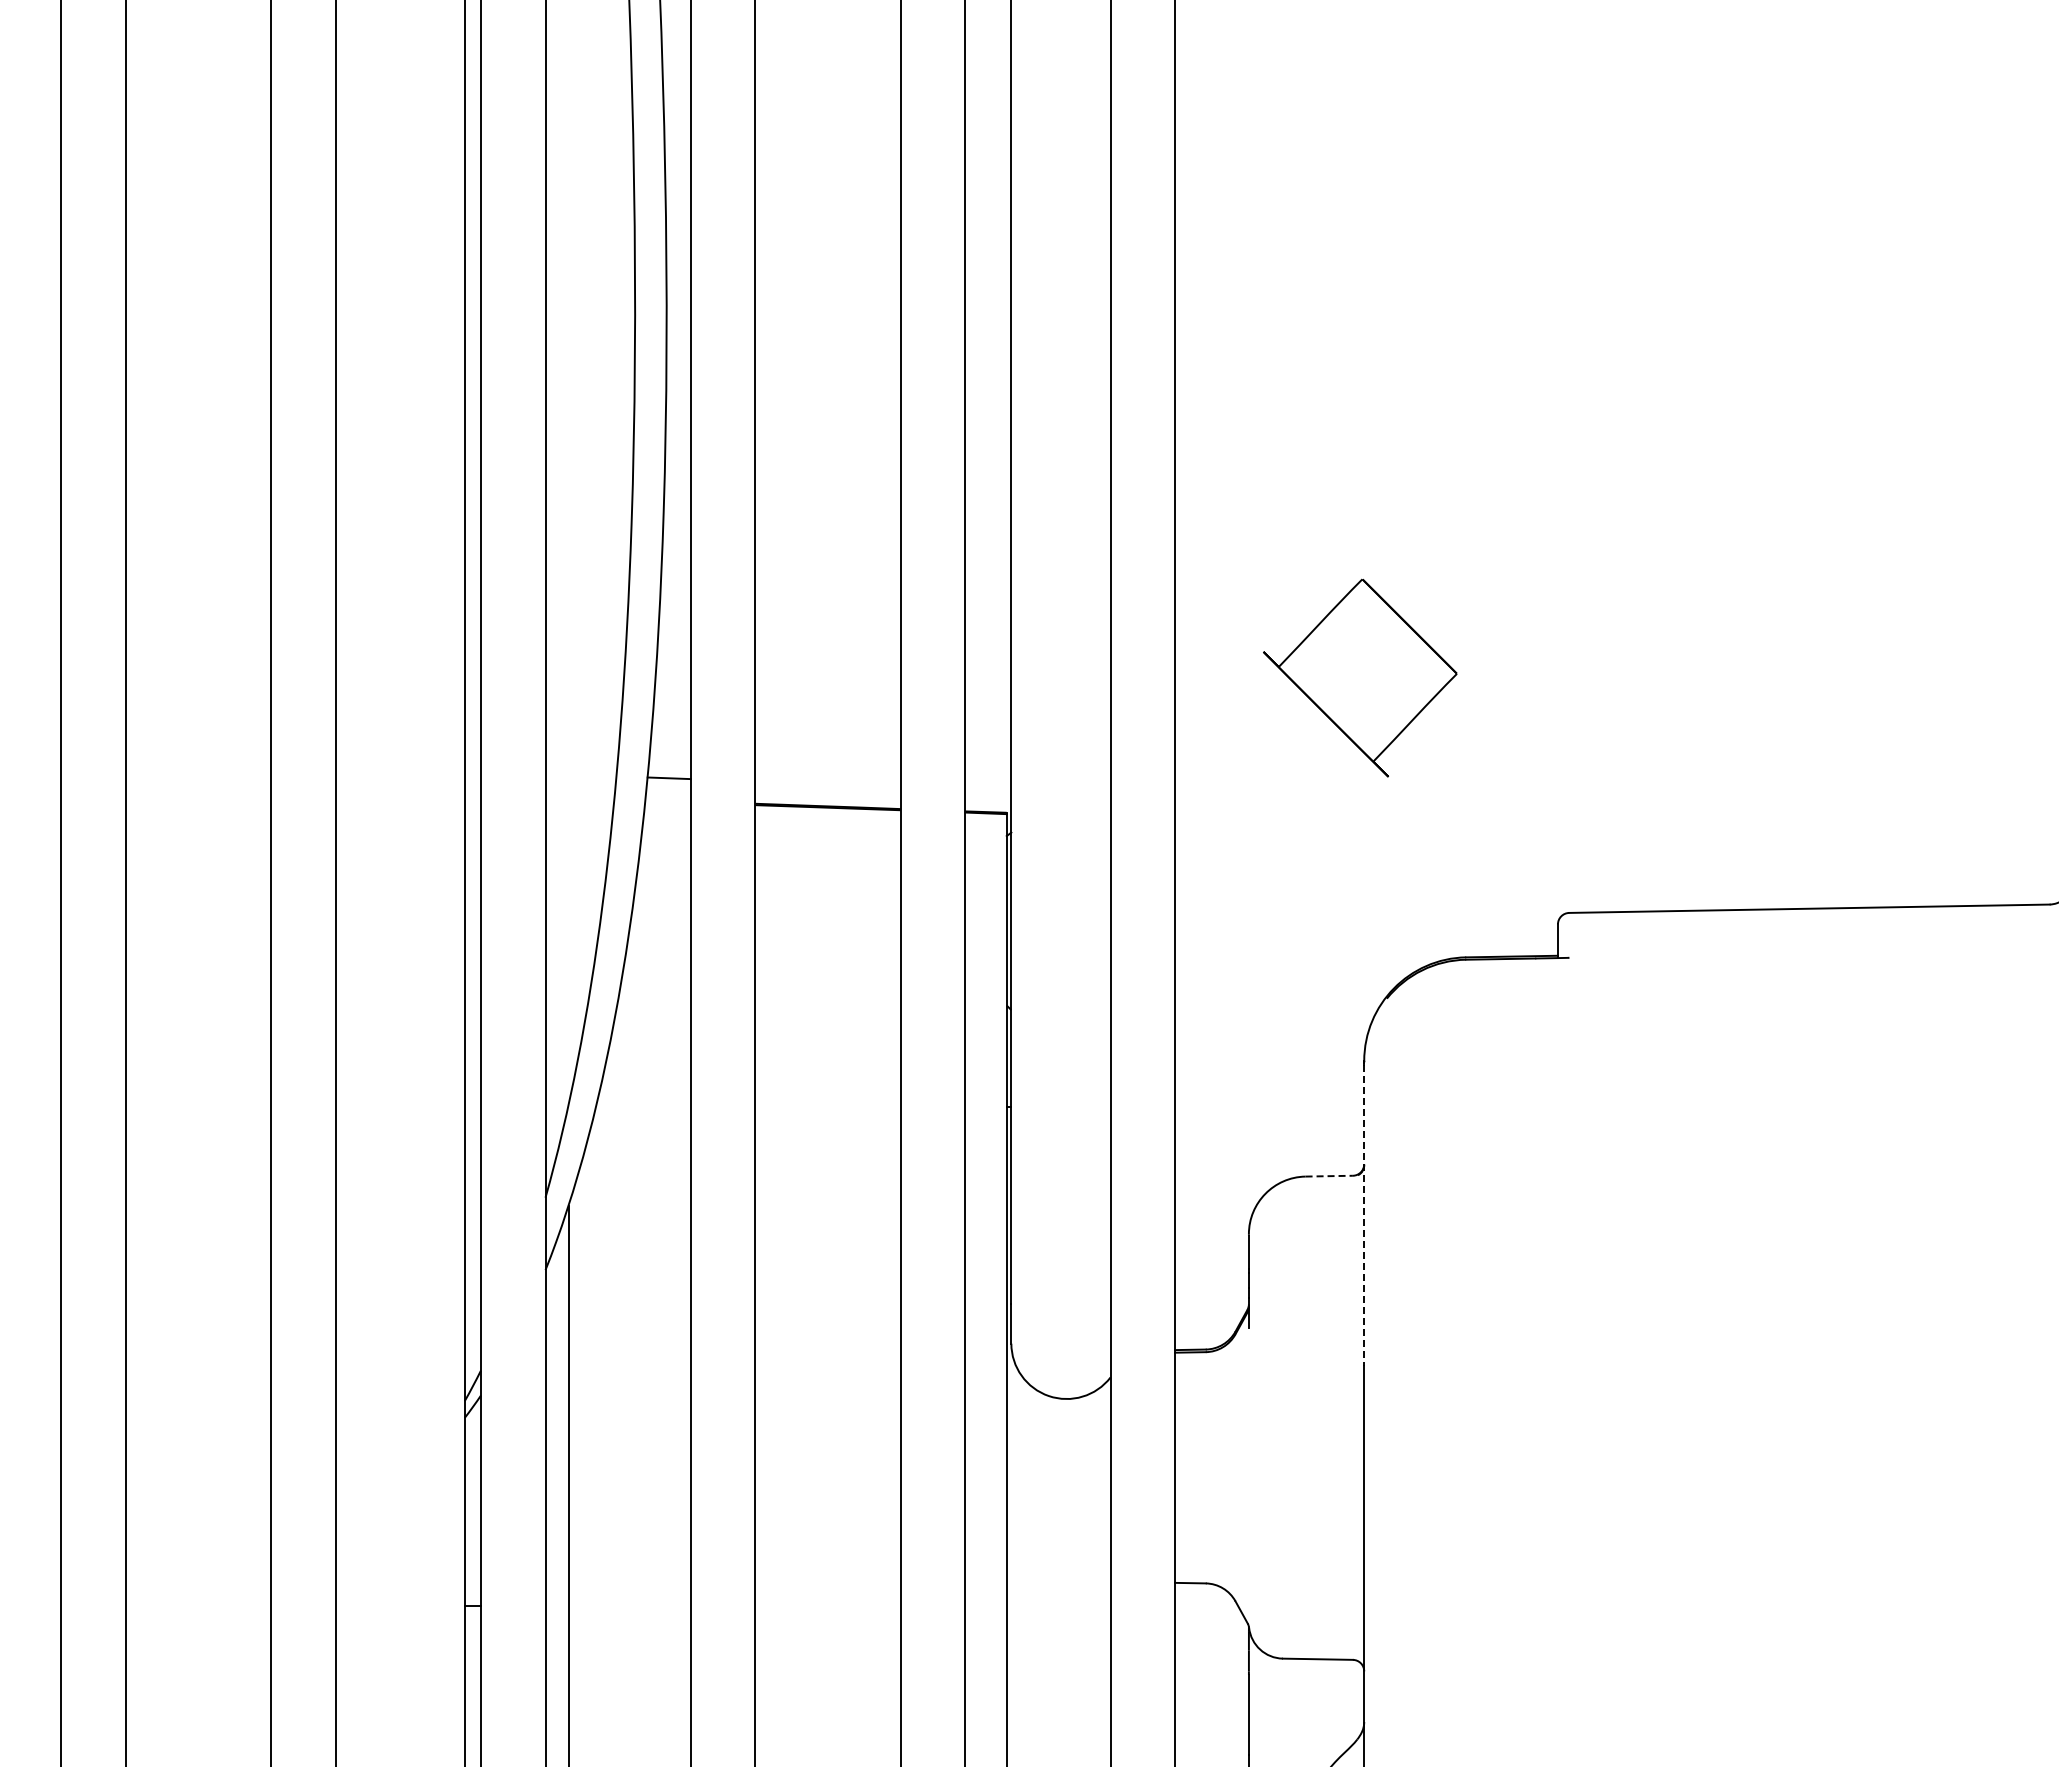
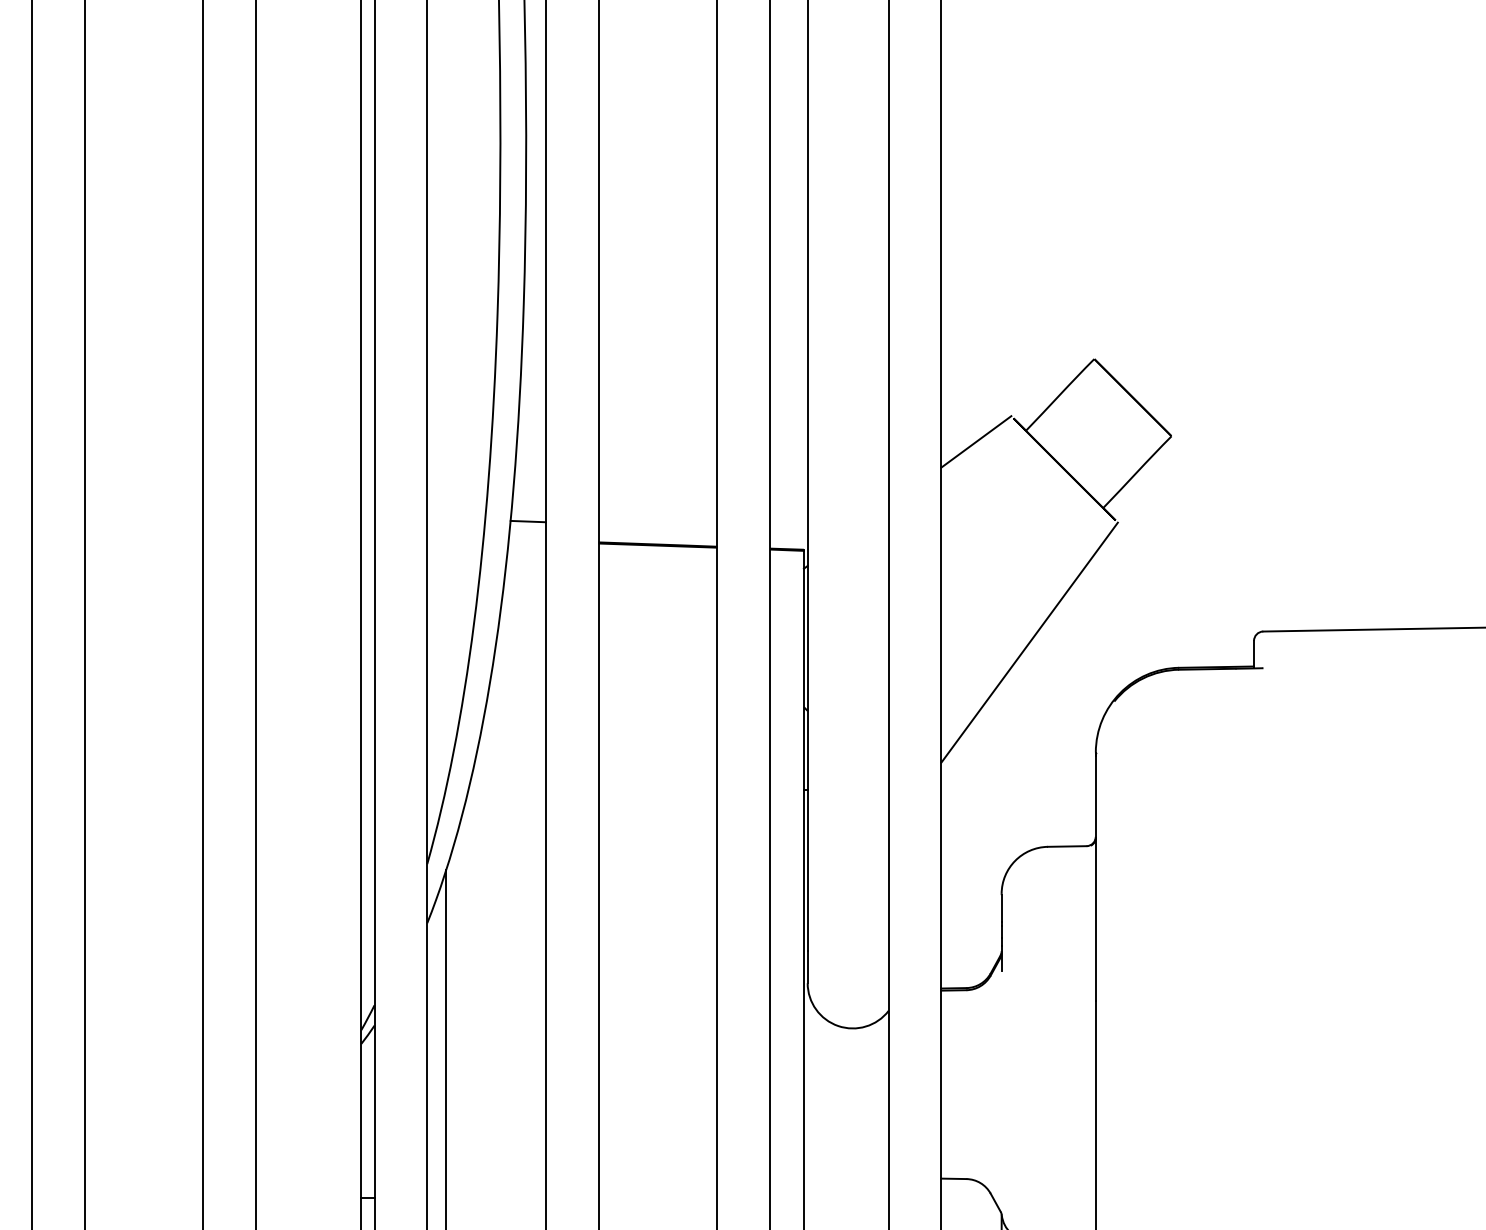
line: (1217, 680) -> (976, 441), added
line: (1283, 926) -> (1029, 642), added
line: (1329, 1176) -> (1067, 846), dashed -> solid
line: (1364, 1215) -> (1096, 878), dashed -> solid

